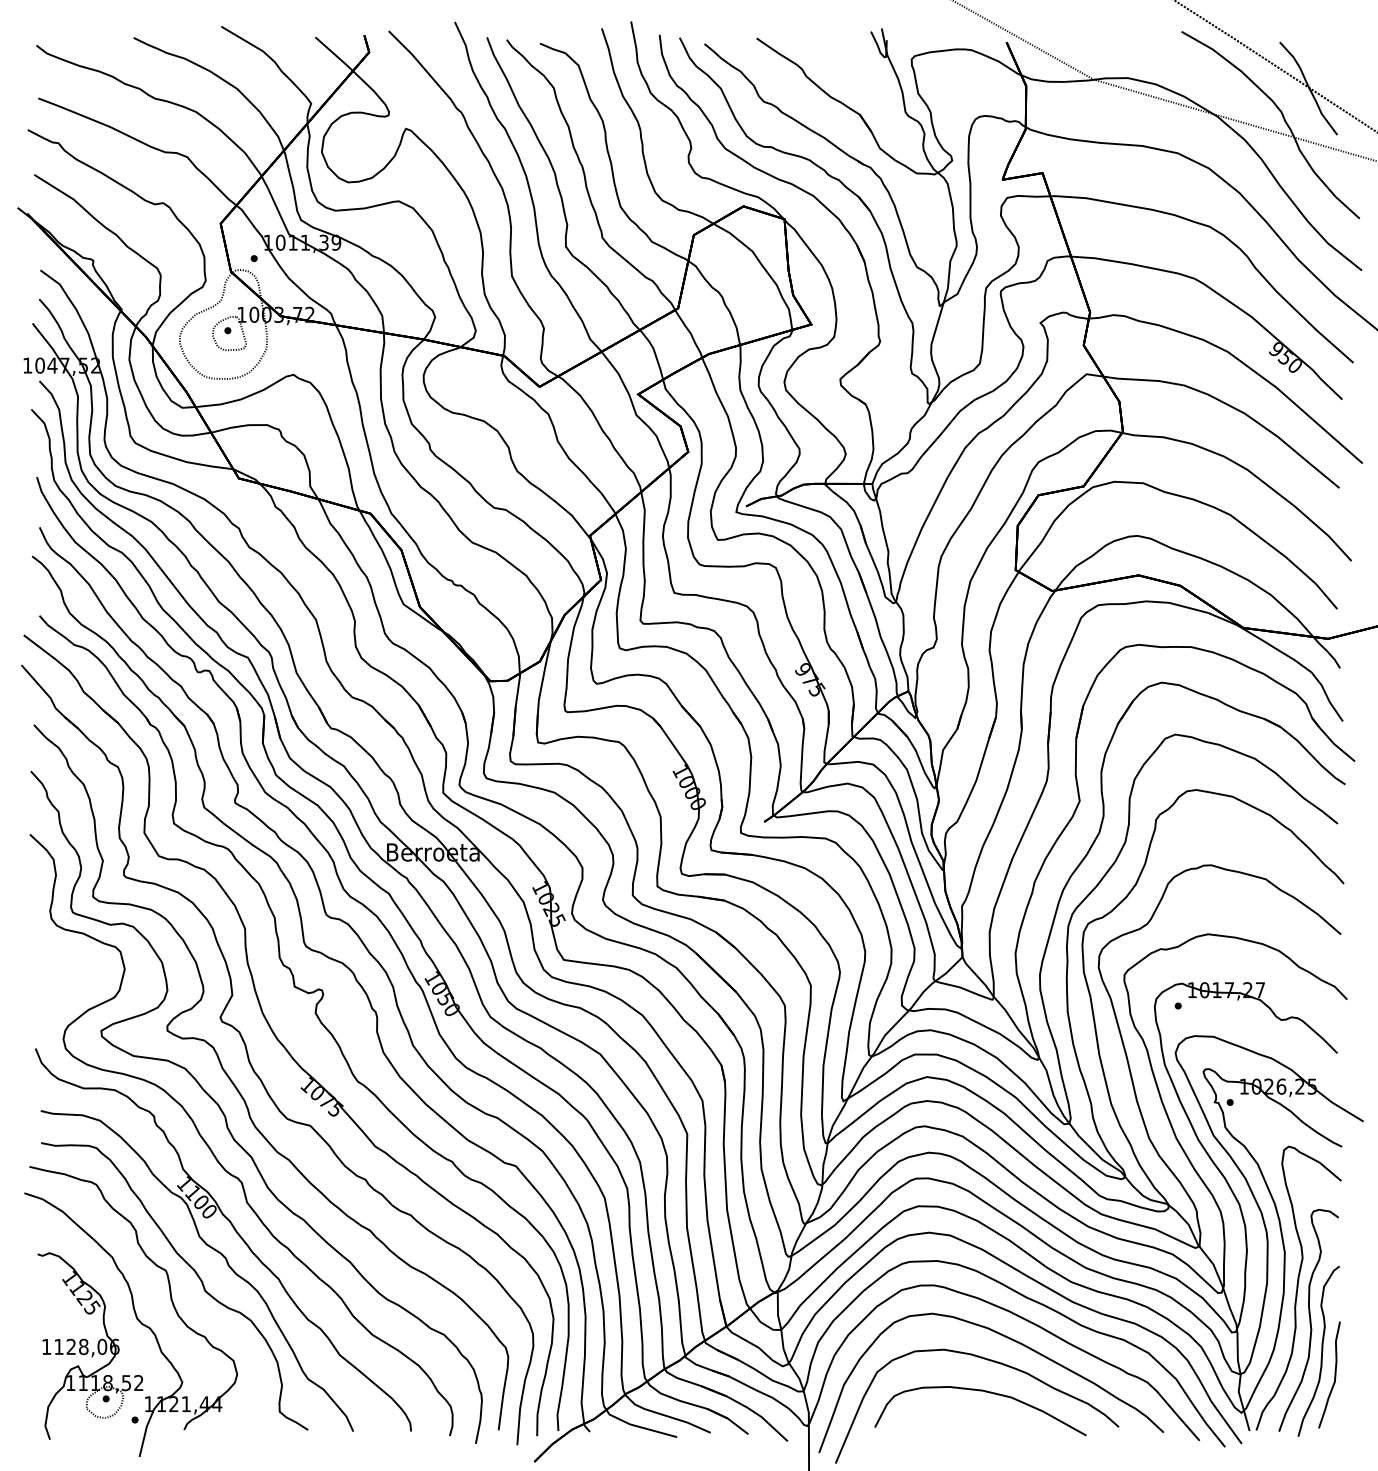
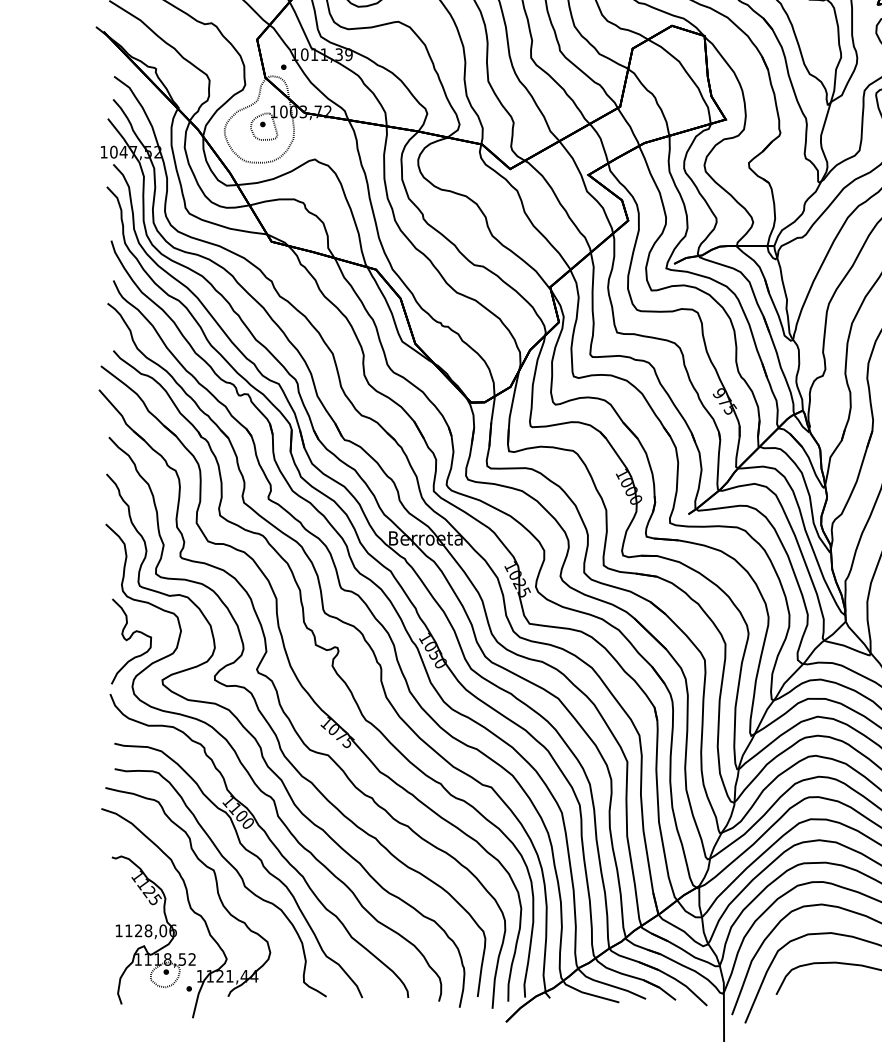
curve: (59, 979) -> (129, 639), added

